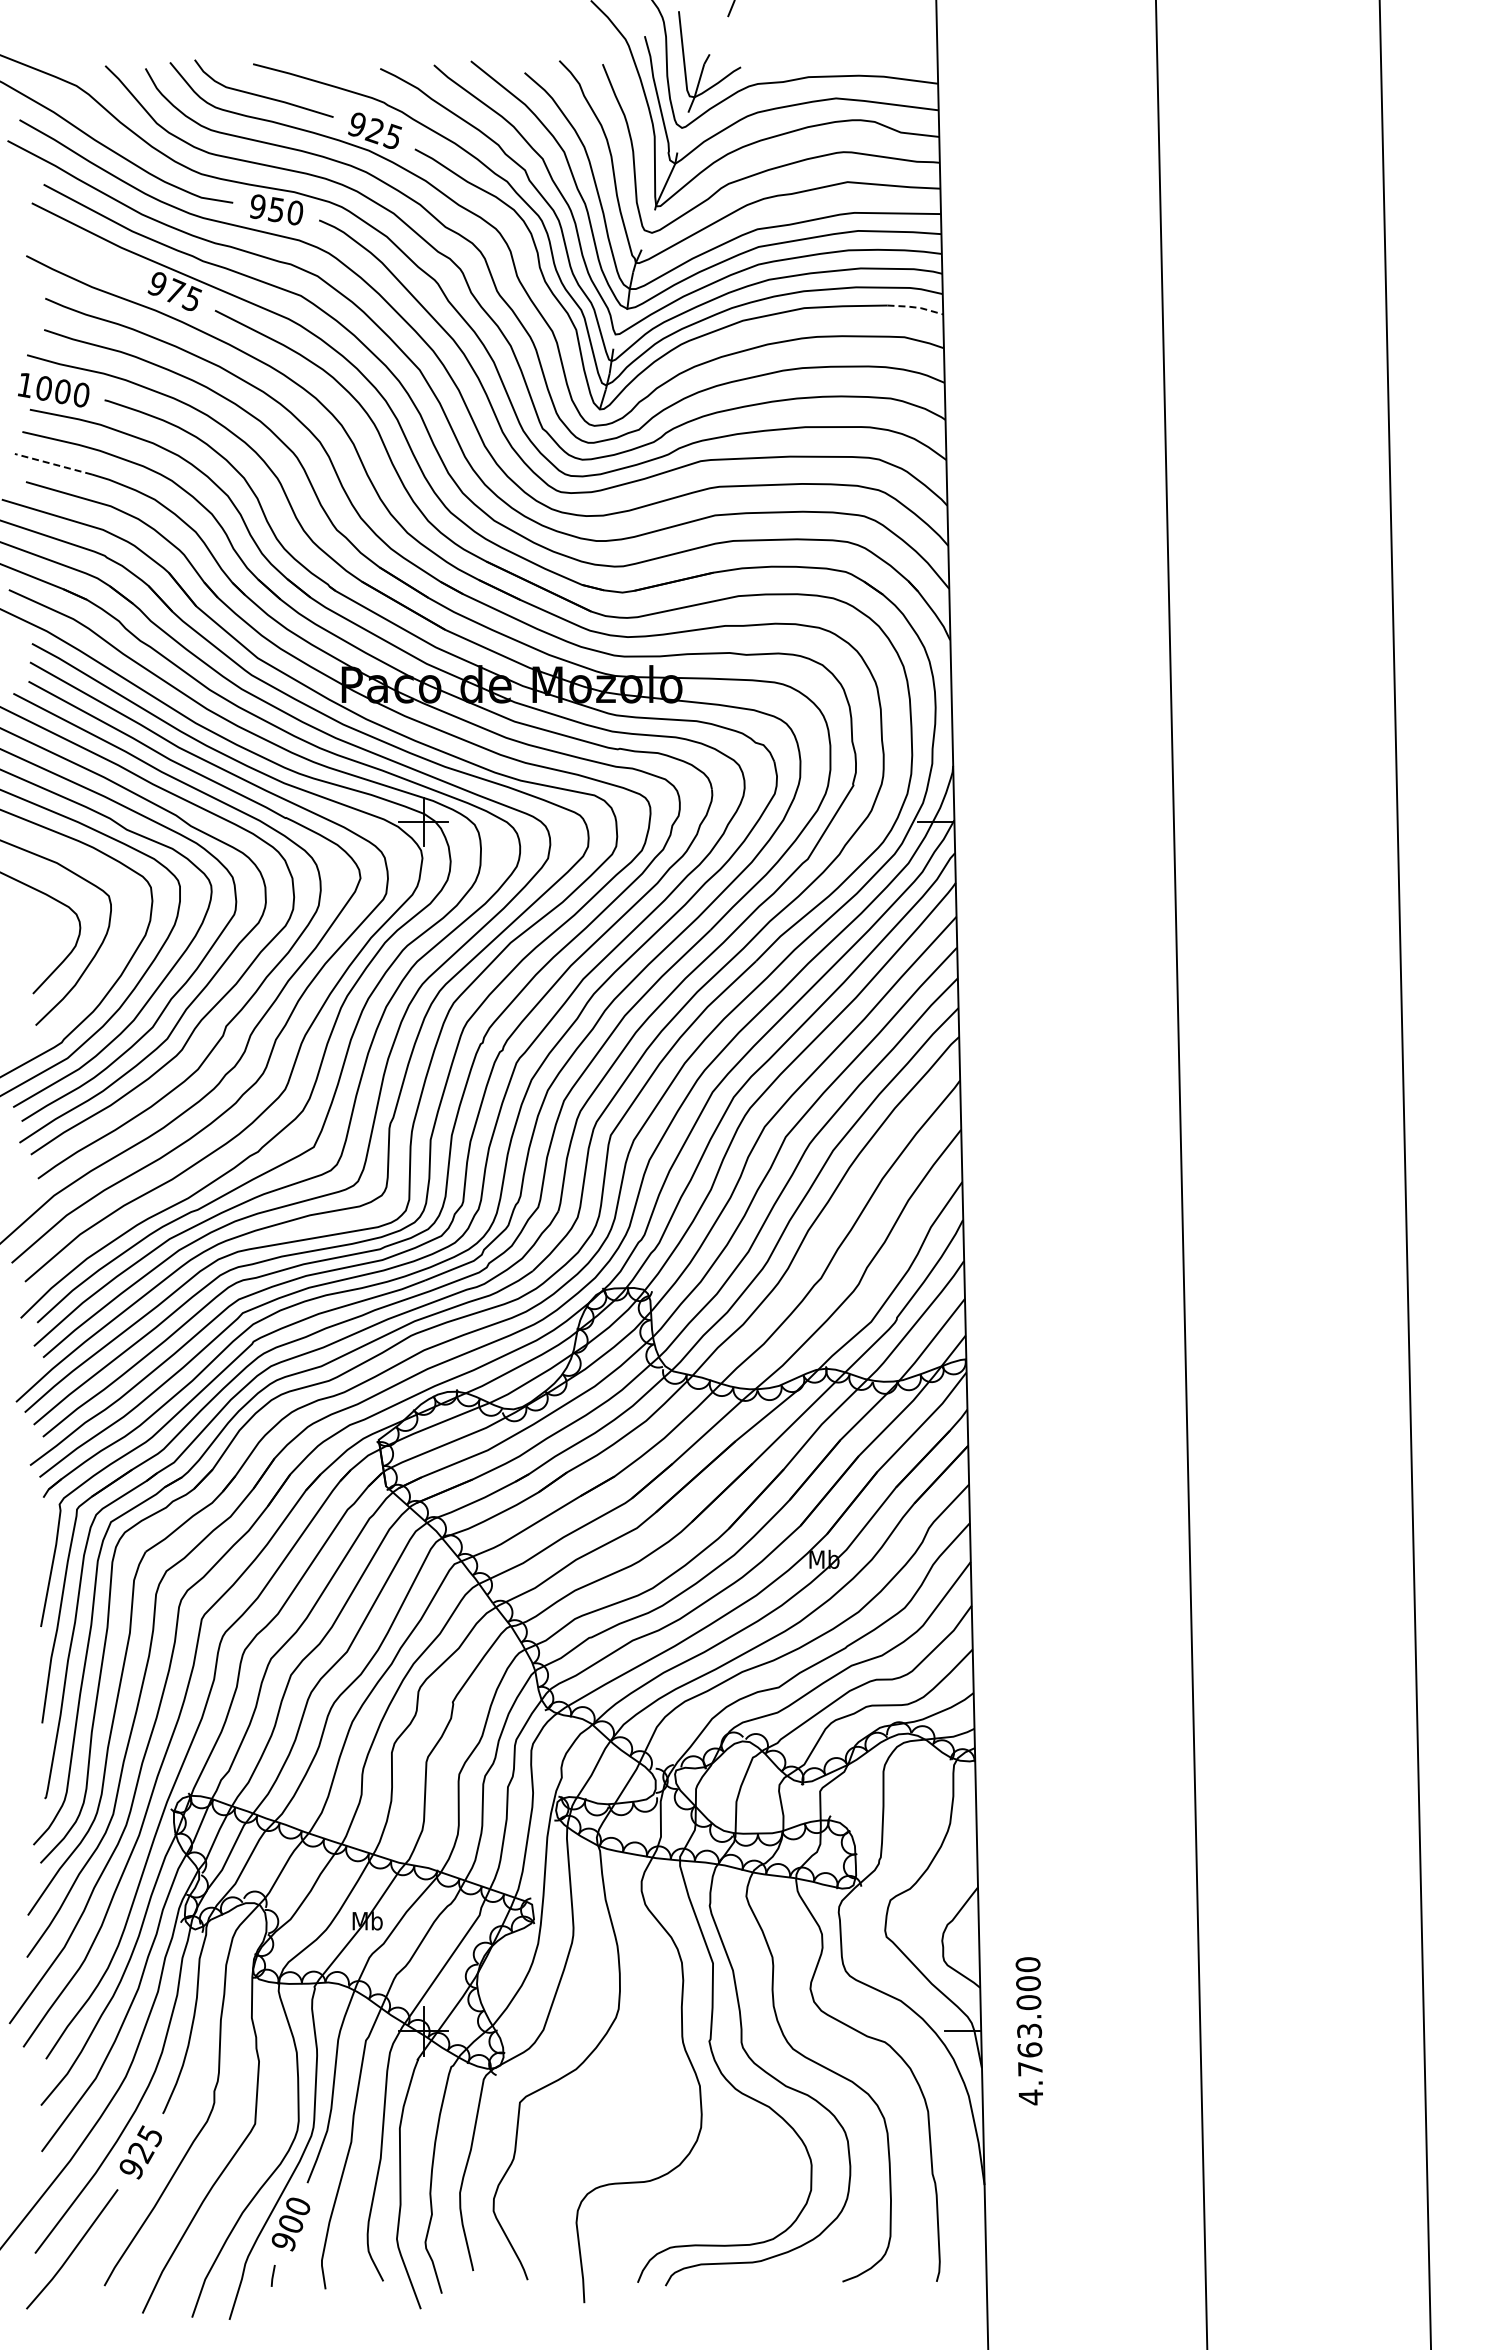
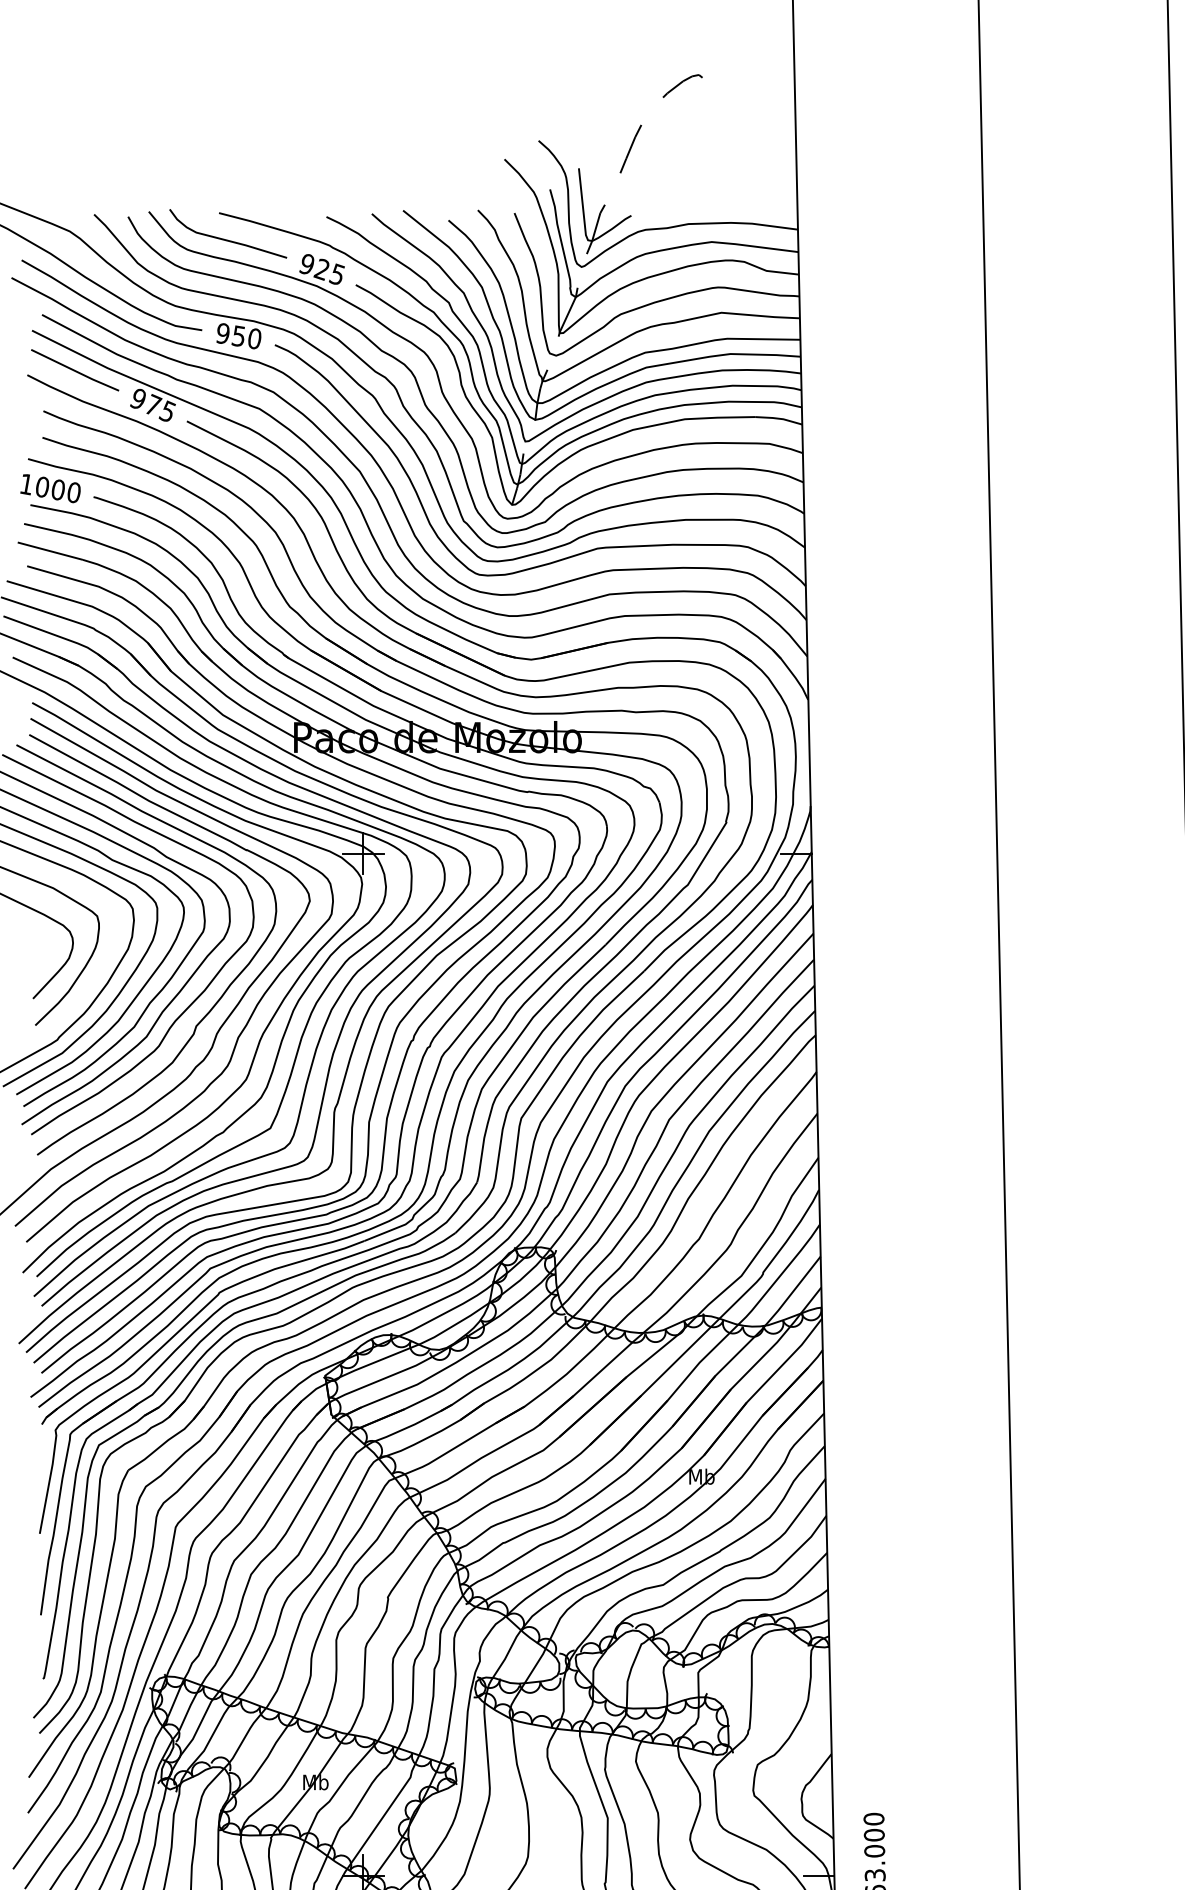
line: (82, 250) -> (74, 370), added
line: (916, 307) -> (779, 418), dashed -> solid
line: (53, 464) -> (50, 551), dashed -> solid

